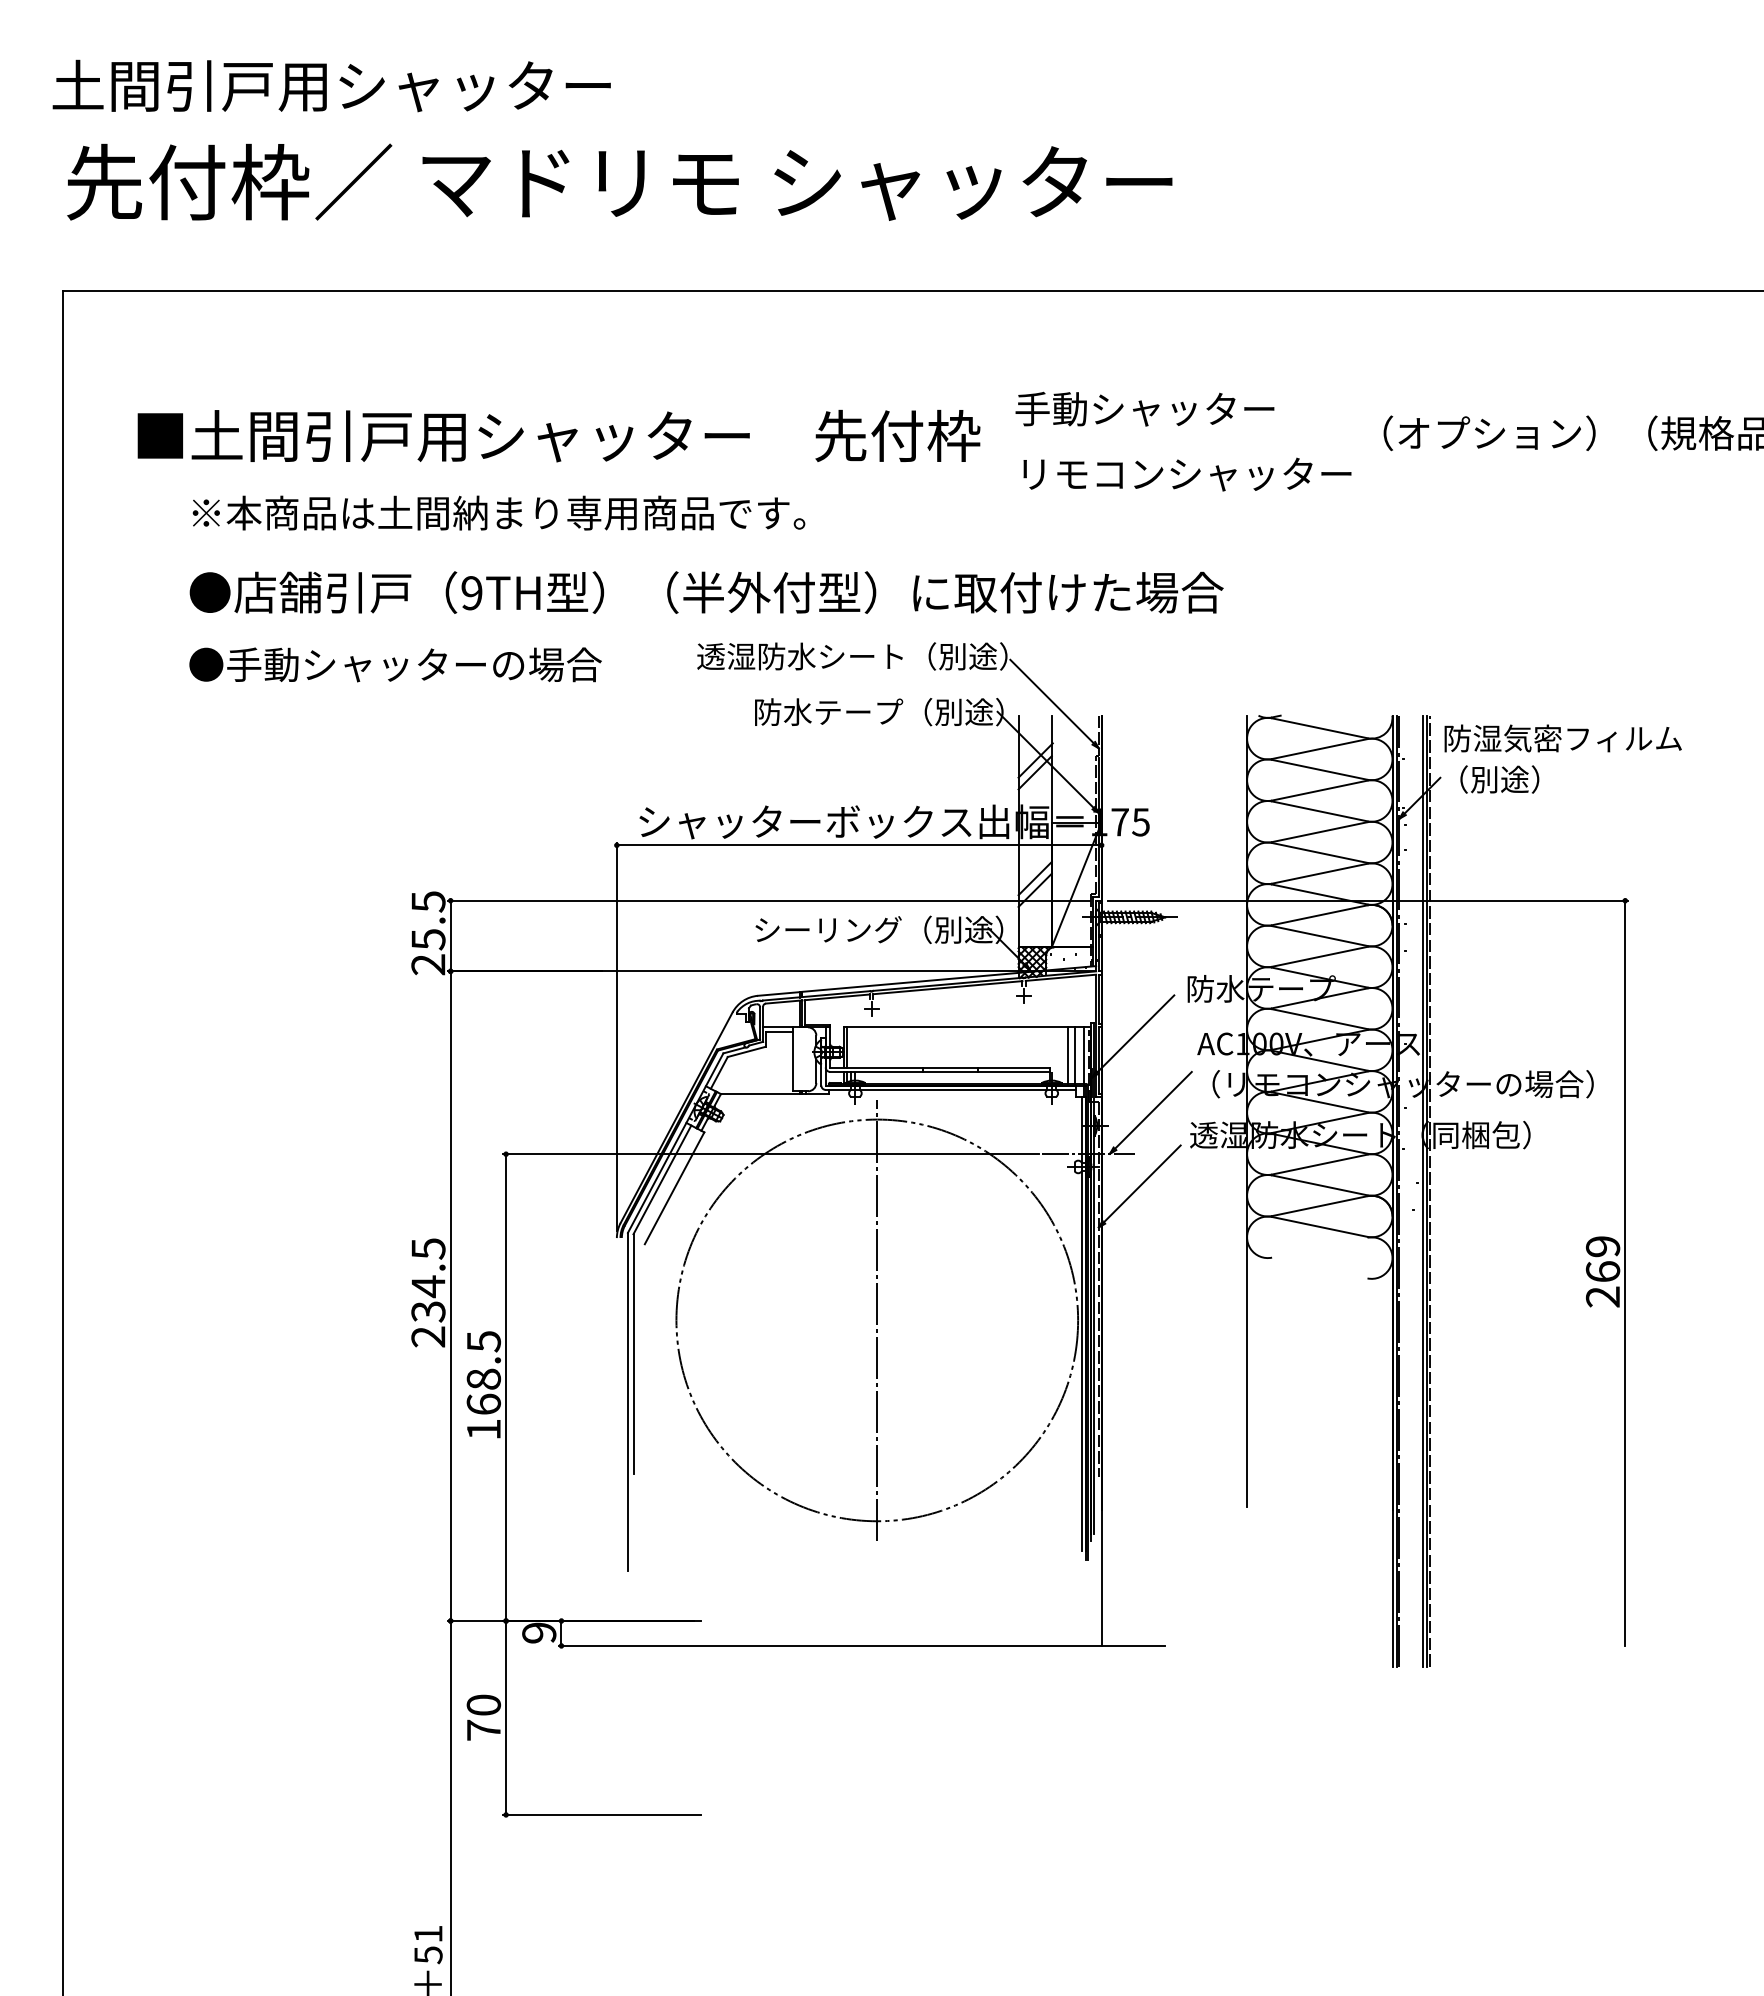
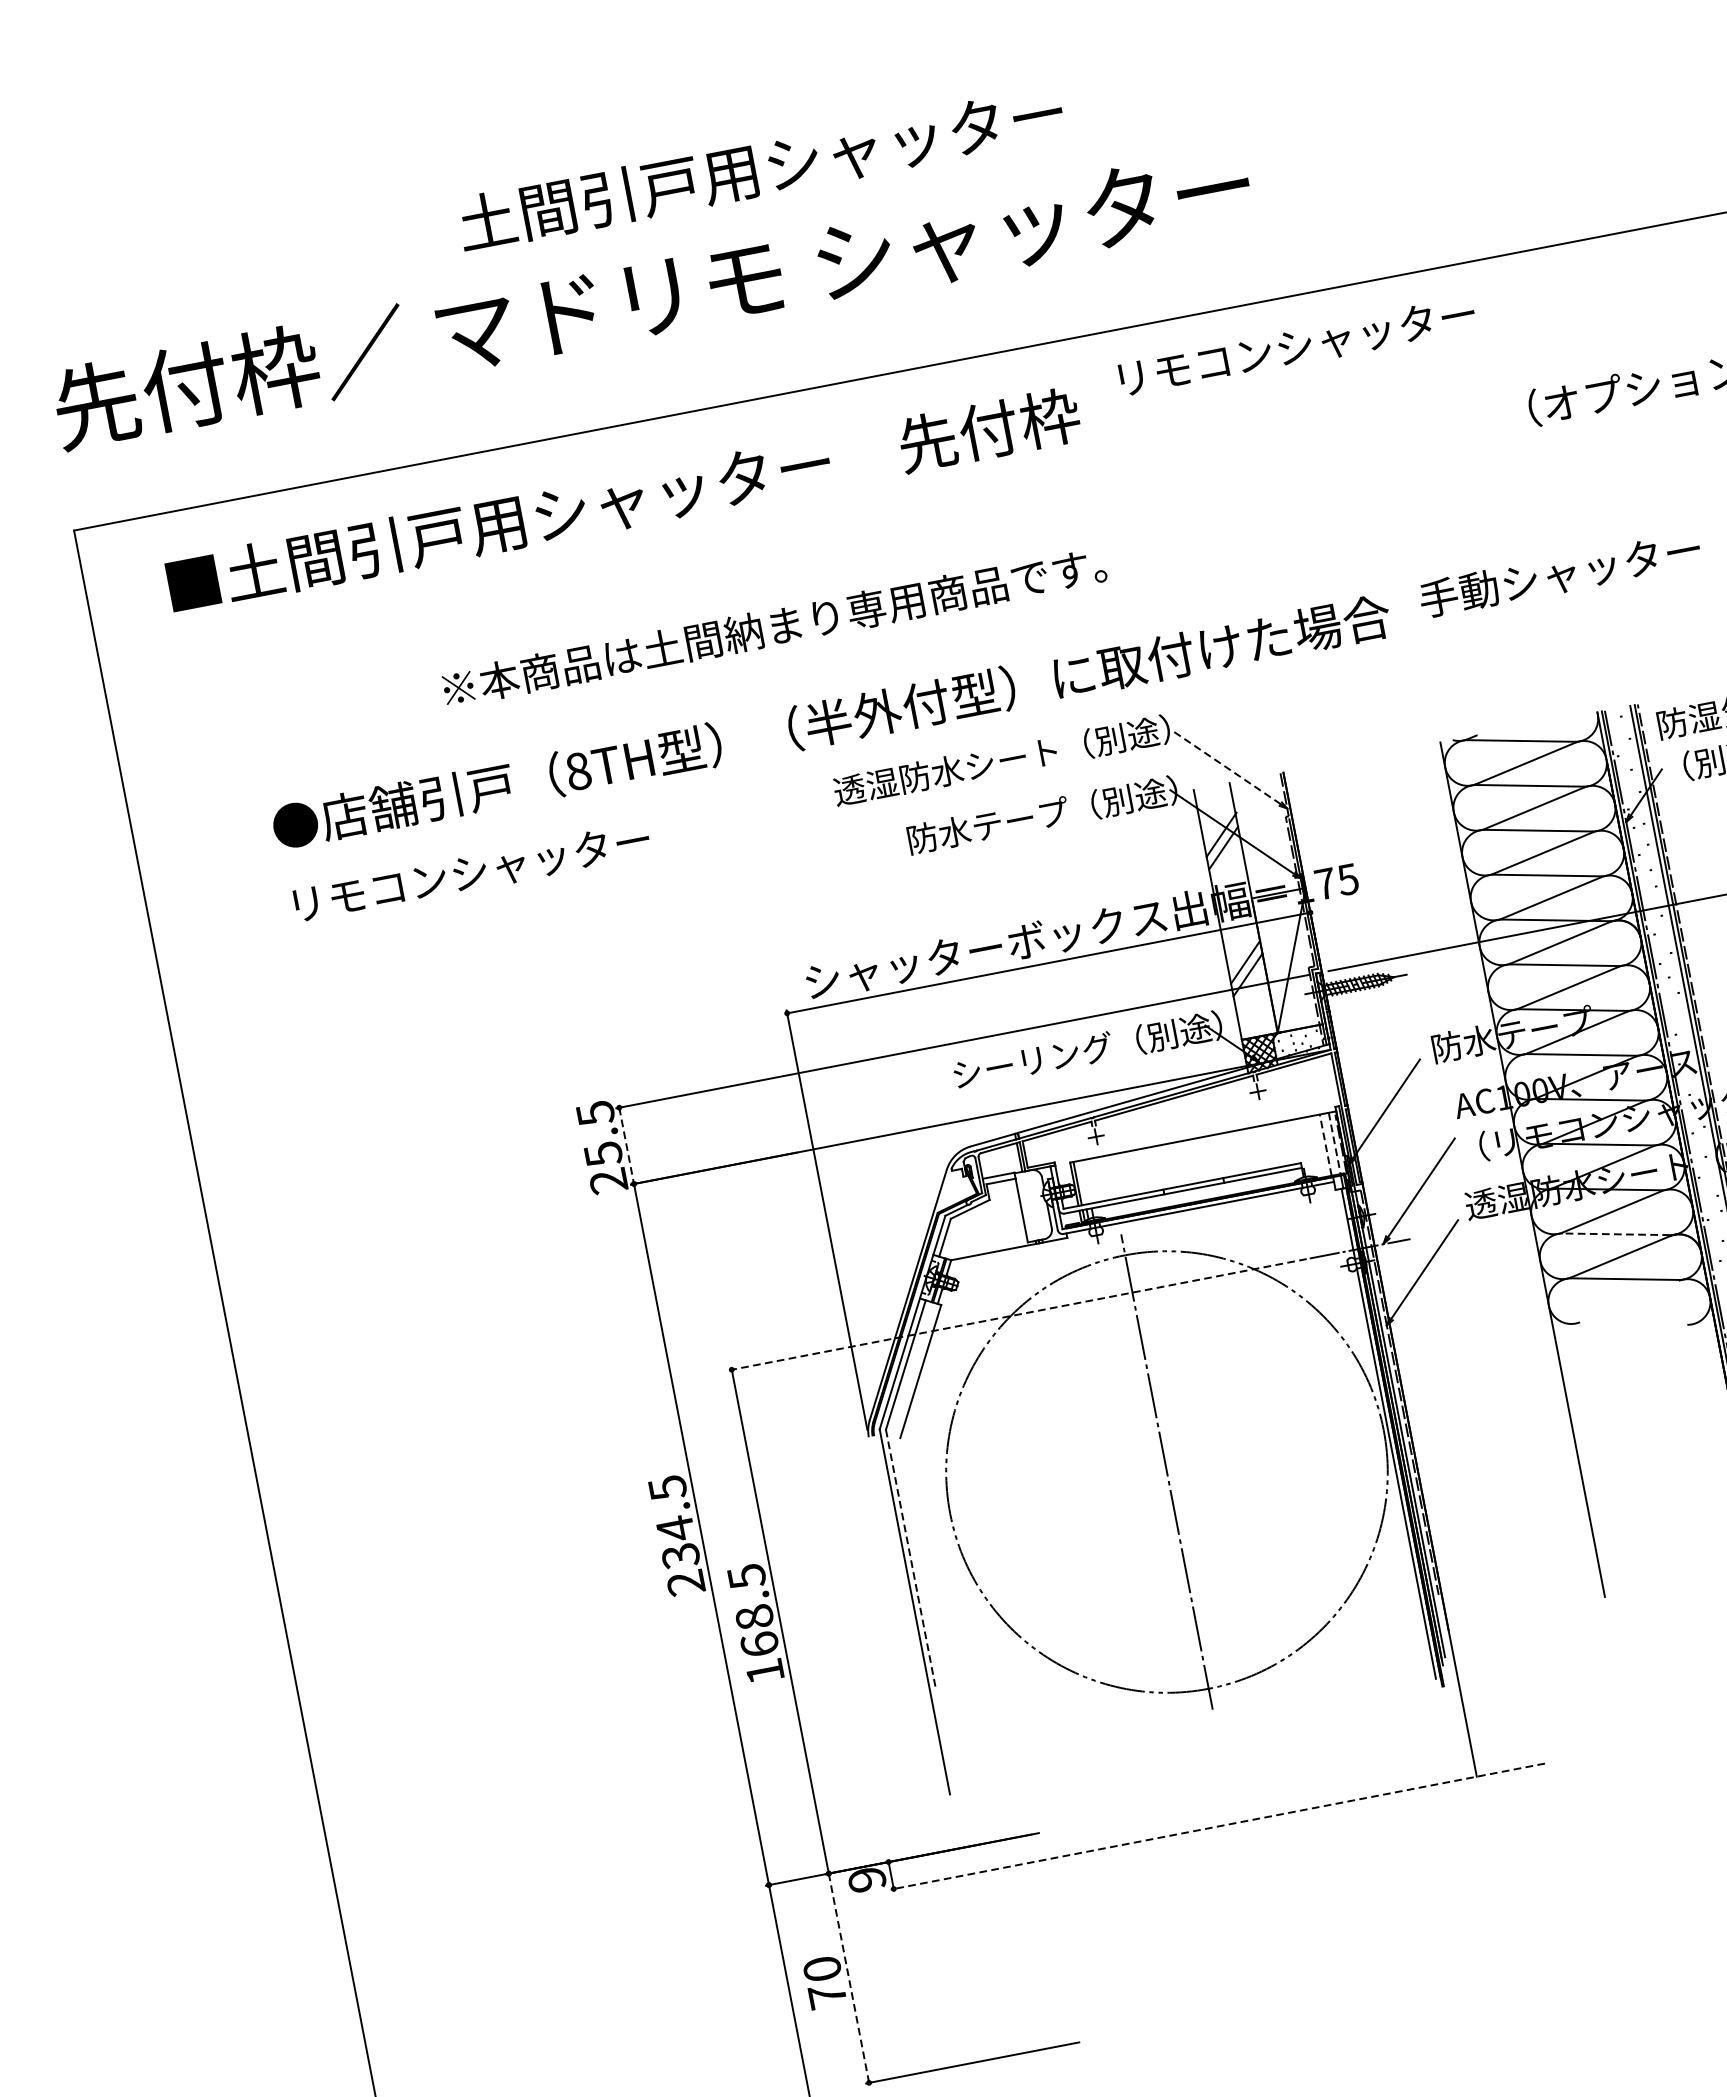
text: (331, 85) -> (760, 168), moved
text: (1144, 408) -> (1559, 573), moved
text: (558, 435) -> (623, 500), moved
text: (1187, 474) -> (1297, 346), moved
text: (498, 512) -> (773, 626), moved
text: (471, 593) -> (577, 771), 9TH -> 8TH
text: (395, 664) -> (510, 864), ●手動シャッターの場合 -> リモコンシャッター
line: (1051, 701) -> (1226, 767), solid -> dashed
line: (450, 936) -> (626, 1146), solid -> dashed
line: (1068, 1055) -> (1318, 1146), removed
line: (1075, 1055) -> (1325, 1144), solid -> dashed
line: (1083, 1056) -> (1334, 1144), solid -> dashed
line: (771, 1154) -> (1018, 1314), solid -> dashed
line: (1319, 1185) -> (1616, 1234), solid -> dashed
line: (633, 1354) -> (910, 1559), solid -> dashed
line: (861, 1645) -> (1217, 1826), solid -> dashed
line: (506, 1717) -> (849, 1977), solid -> dashed

